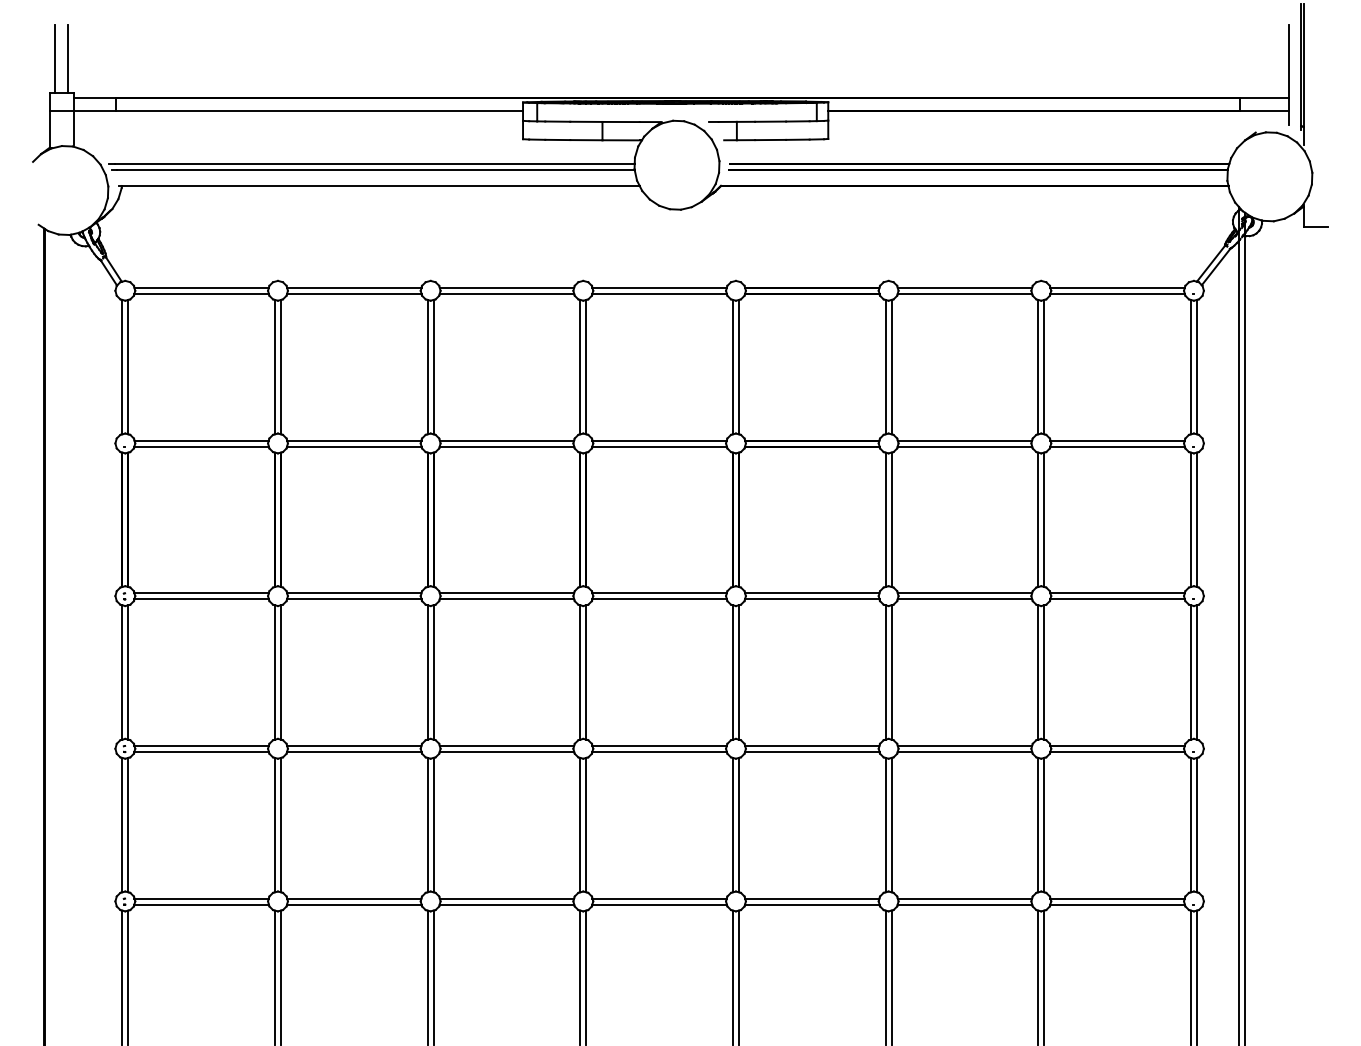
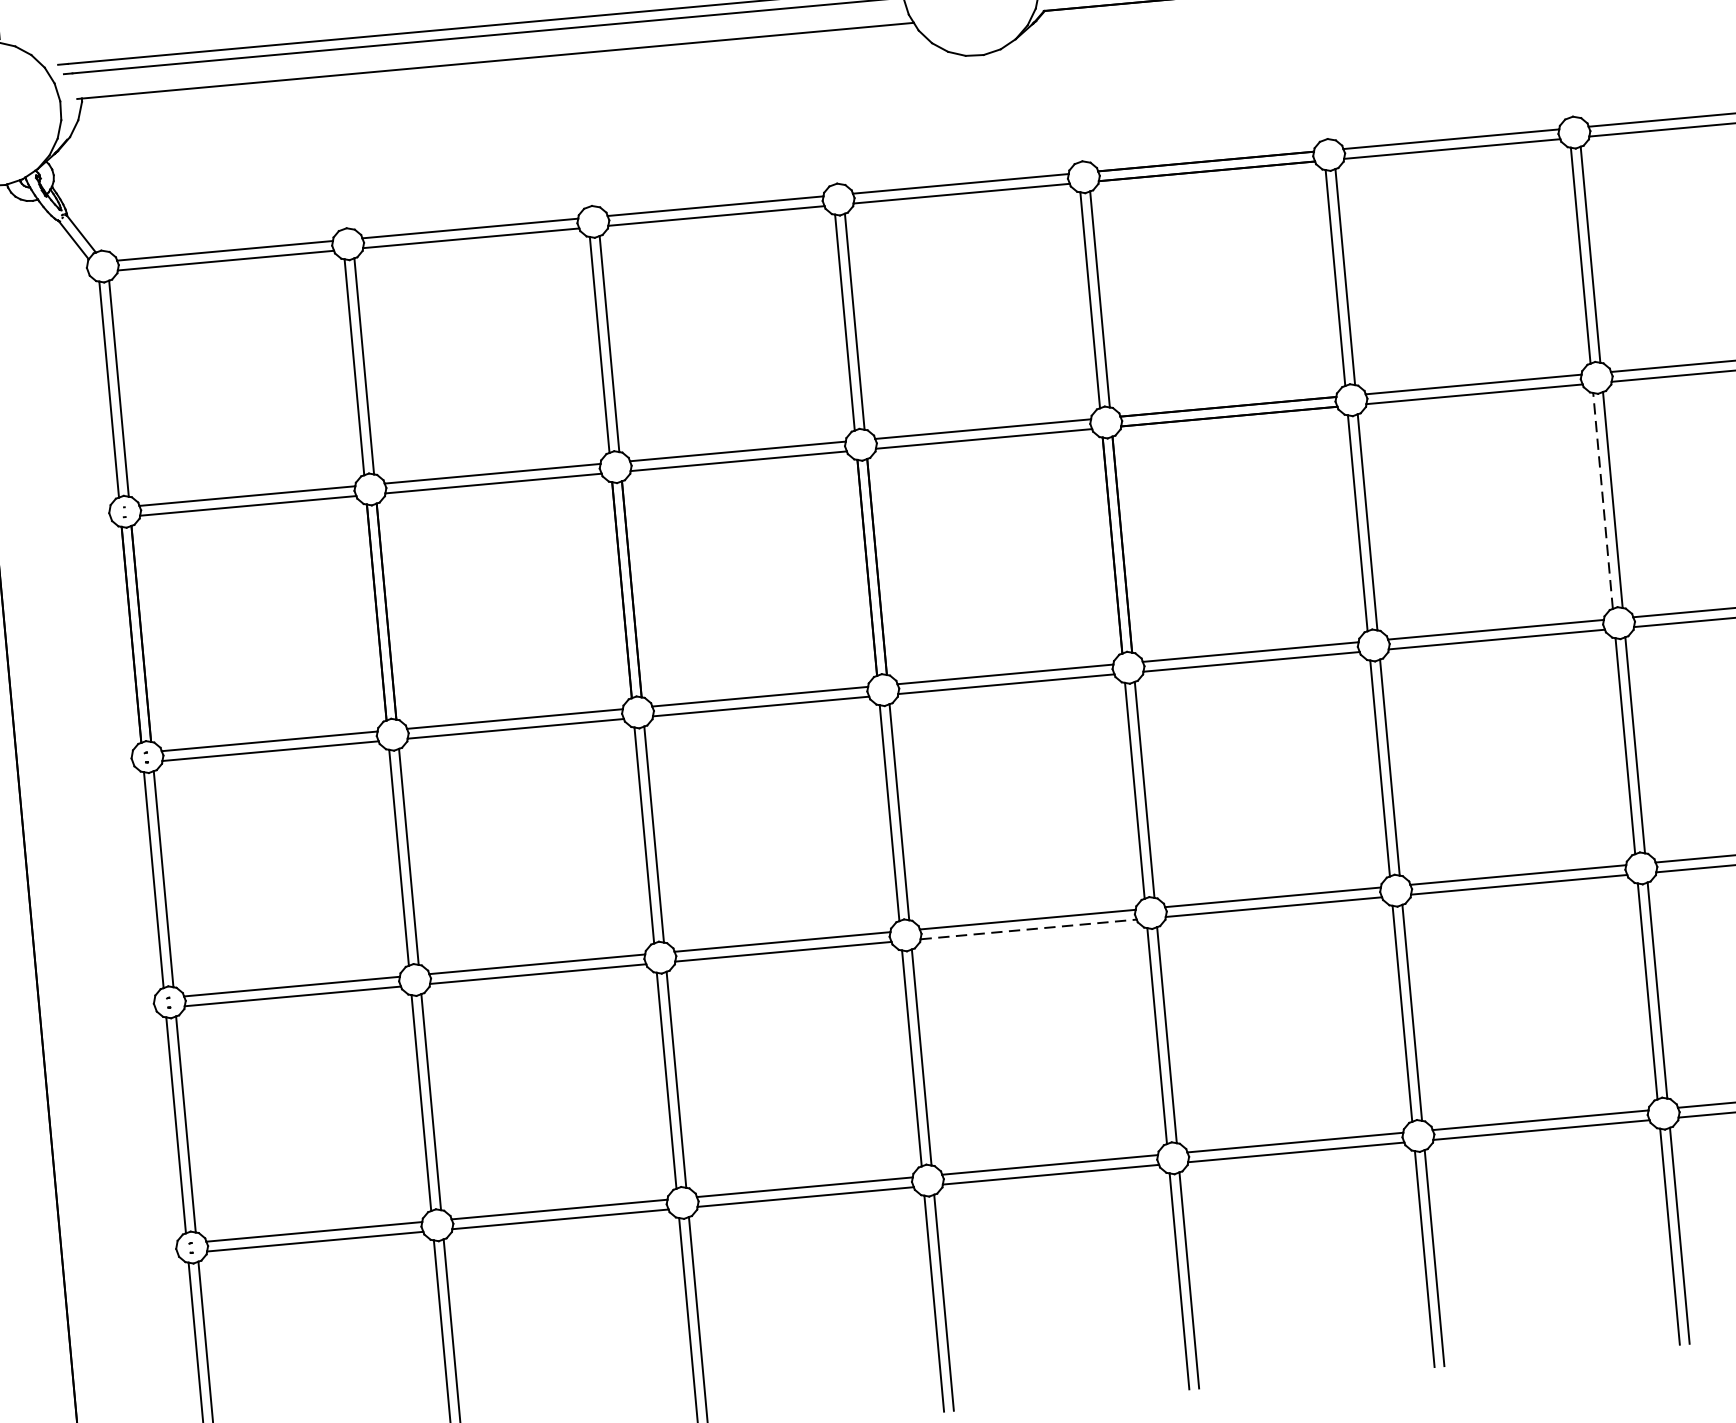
line: (1038, 519) -> (1603, 500), solid -> dashed
line: (660, 752) -> (1030, 930), solid -> dashed

